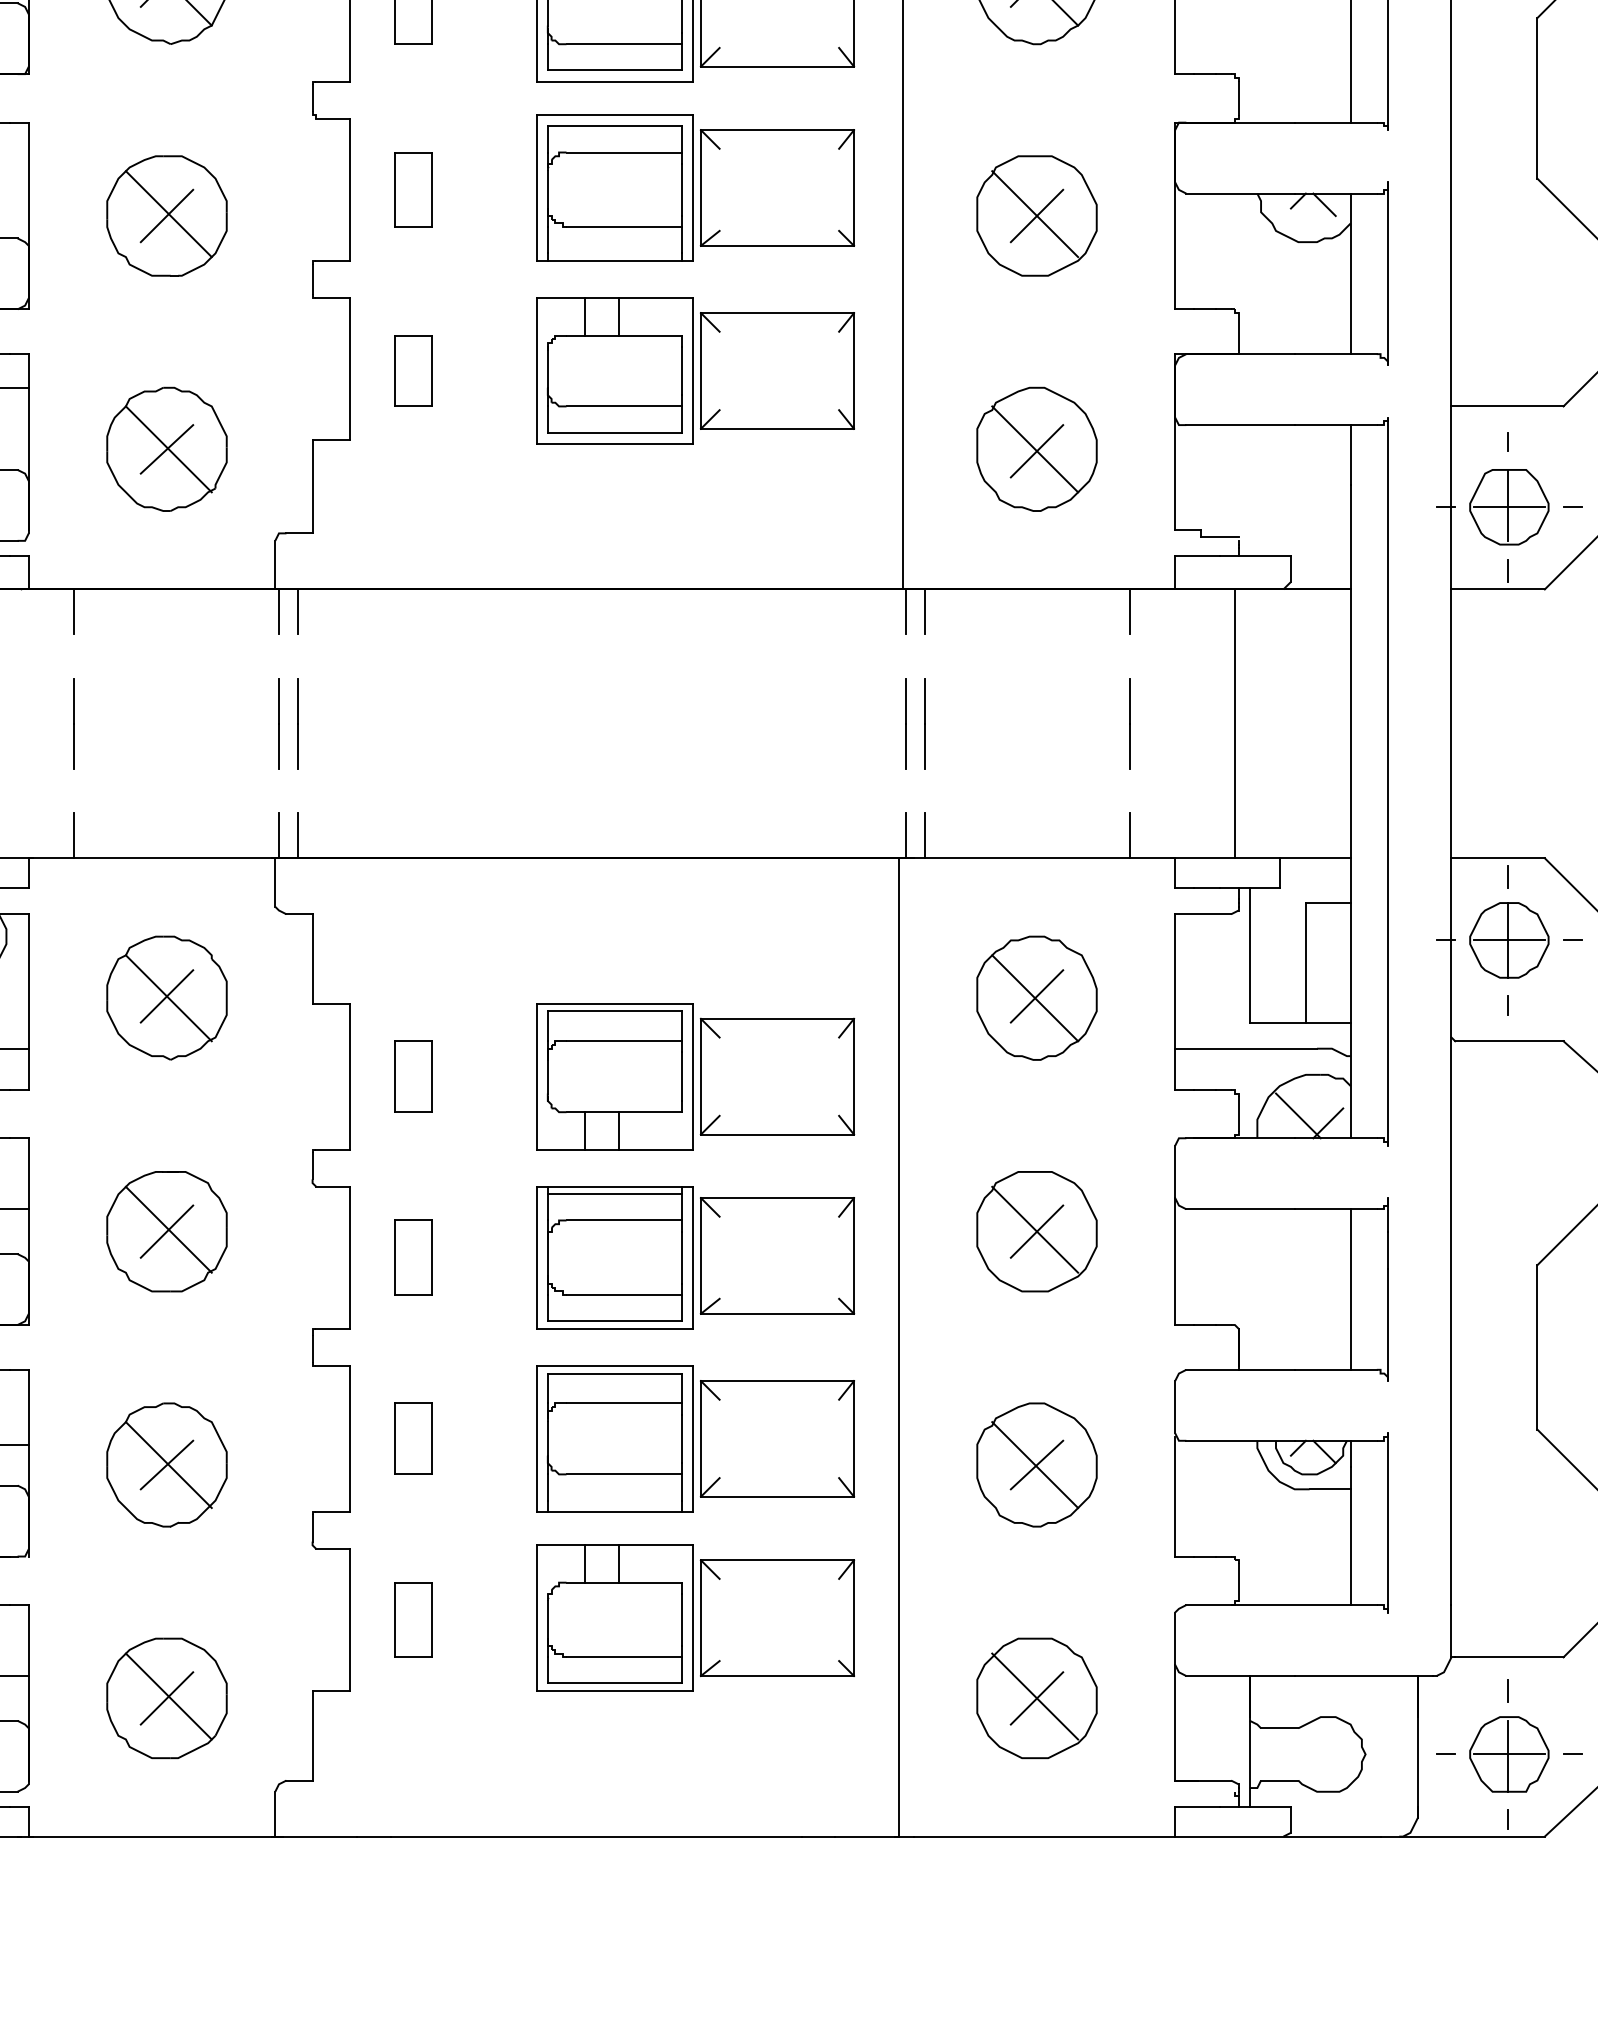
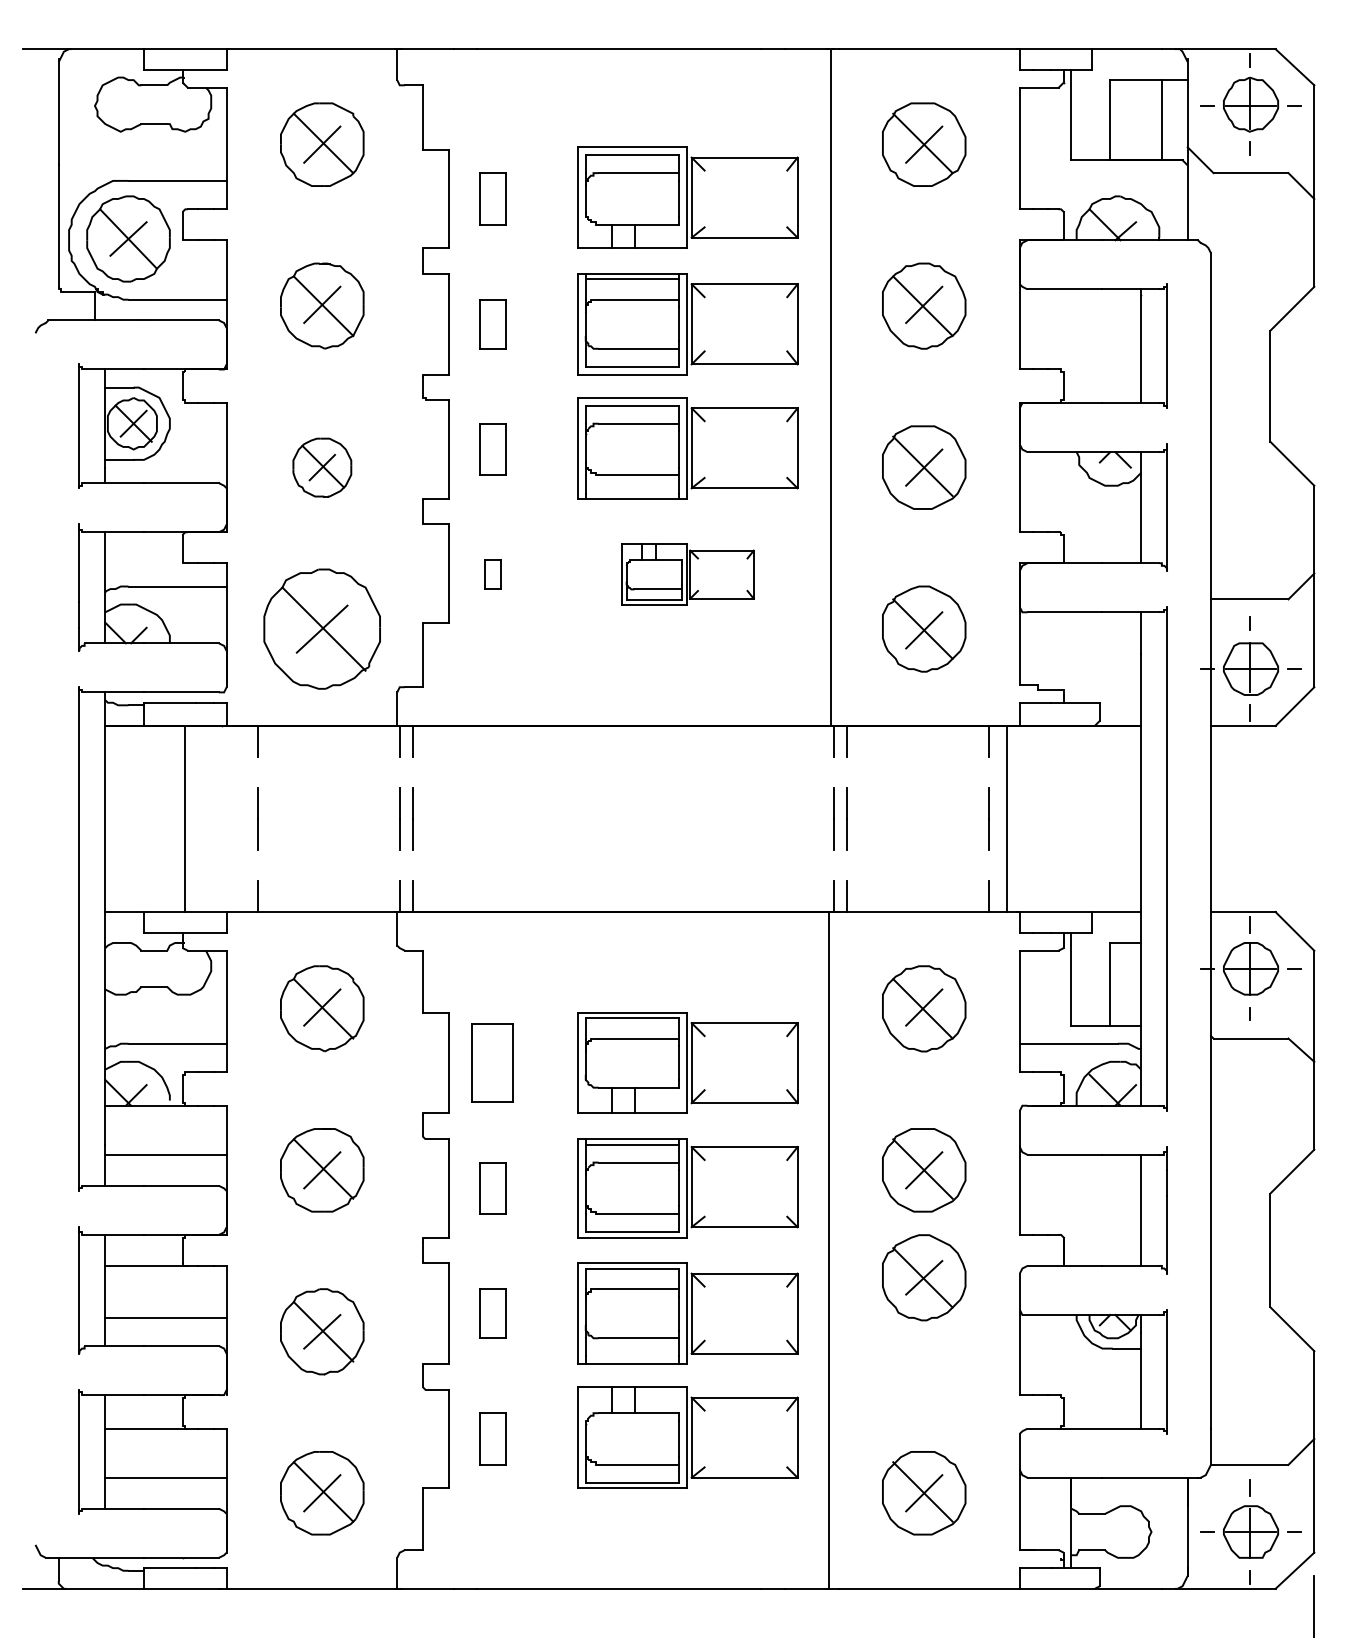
part: (167, 215) -> (322, 467), size x0.7
part: (413, 370) -> (492, 574), size x0.6
part: (694, 370) -> (687, 574), size x0.6
part: (167, 448) -> (322, 628), size x1.4
line: (1235, 724) -> (1007, 819), moved
part: (413, 1077) -> (492, 1063), size x1.6
part: (1037, 1464) -> (924, 1277), moved

